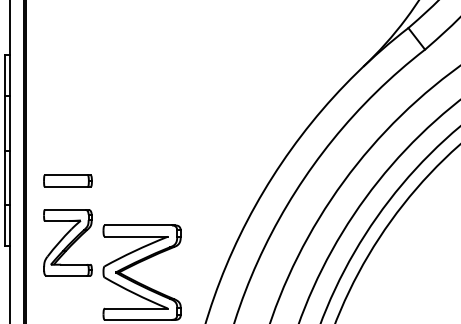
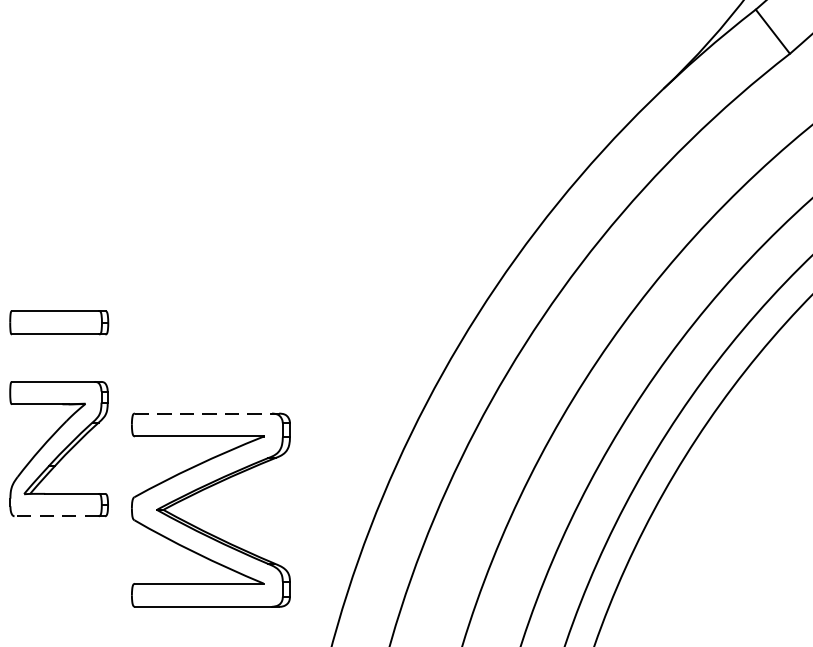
line: (138, 225) -> (203, 413), solid -> dashed
line: (66, 275) -> (56, 515), solid -> dashed

